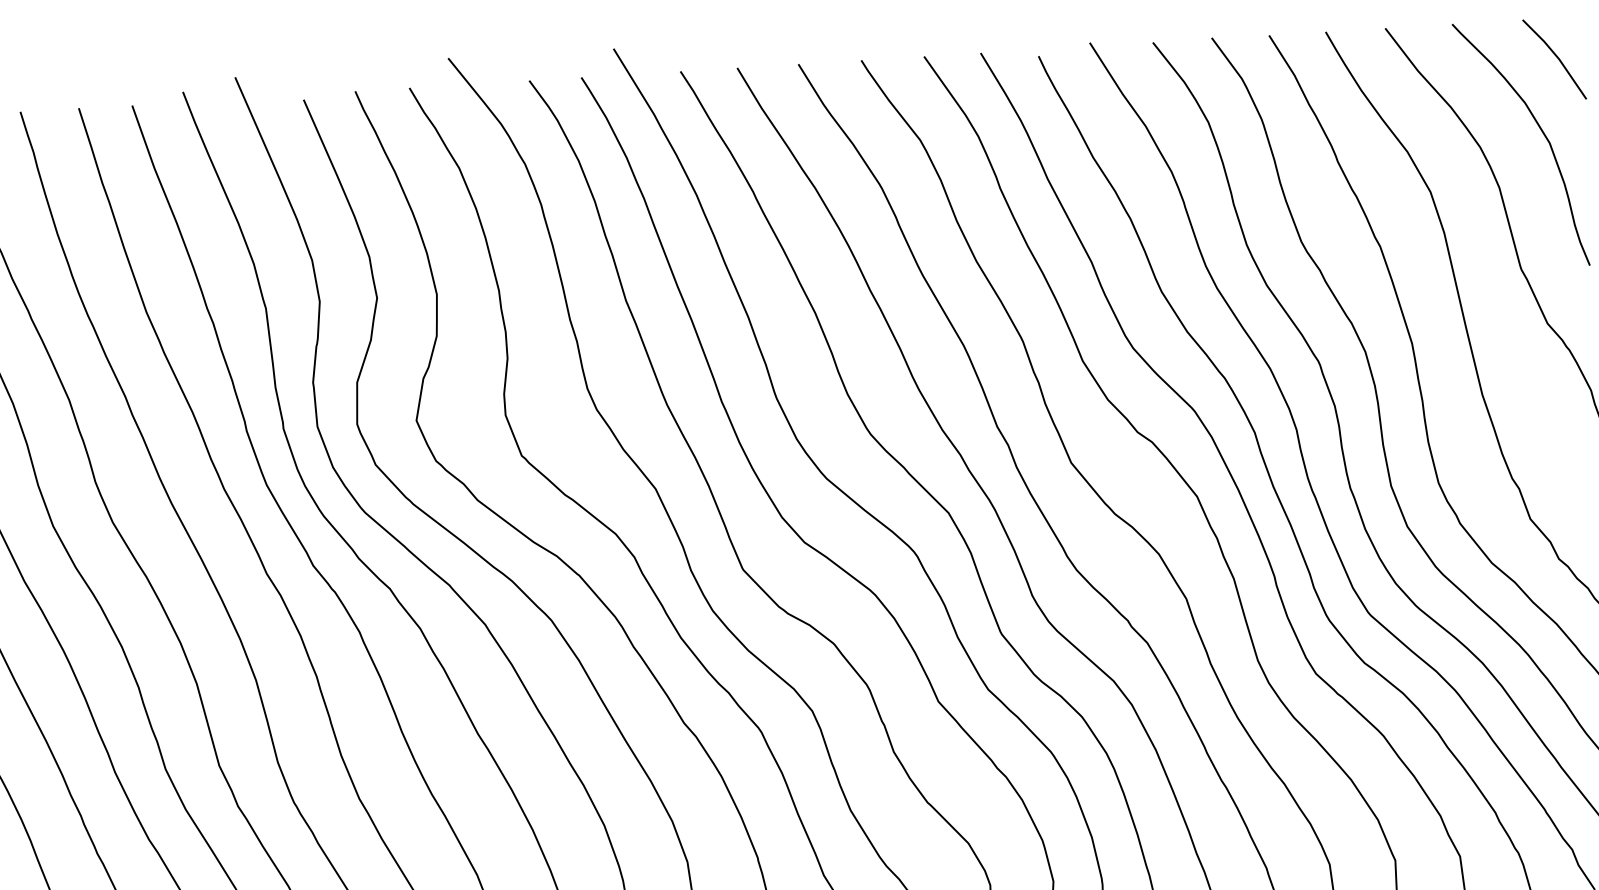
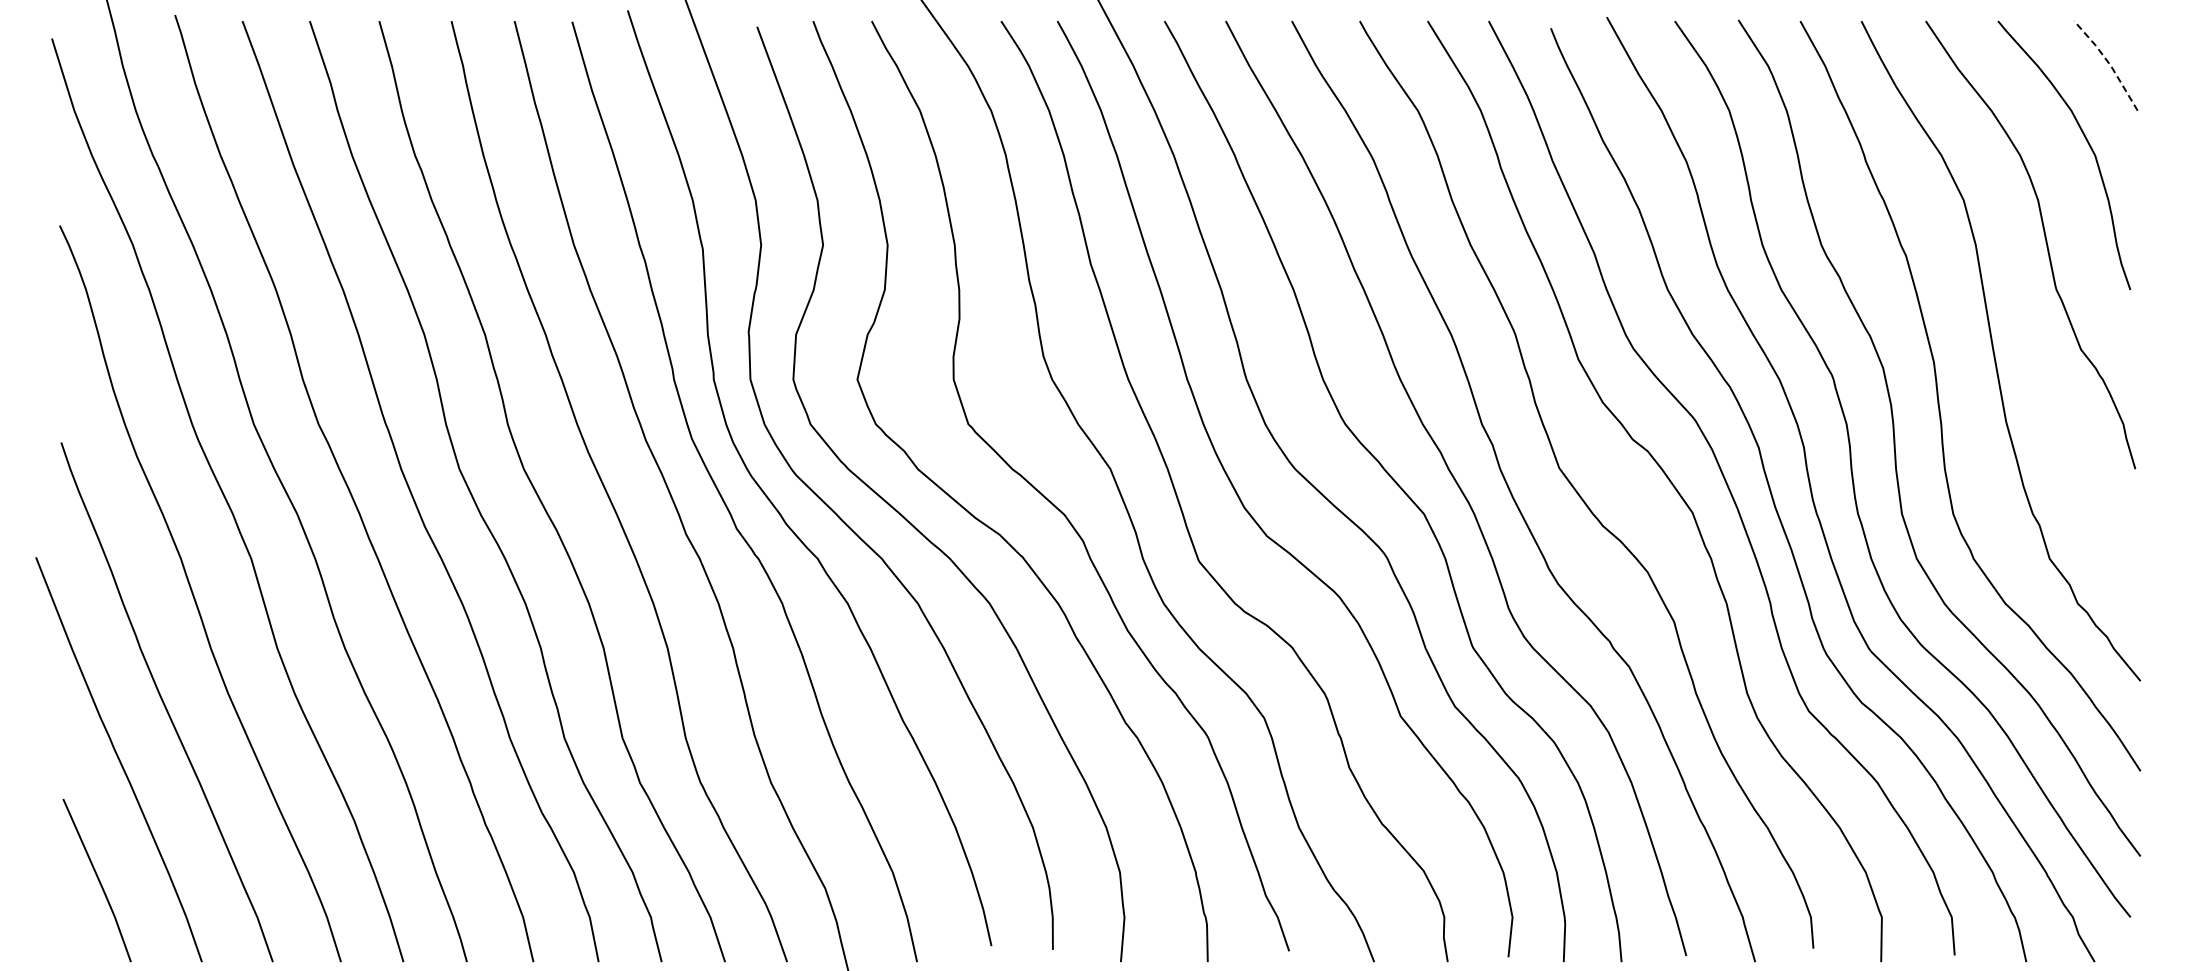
line: (1557, 57) -> (2109, 63), solid -> dashed

